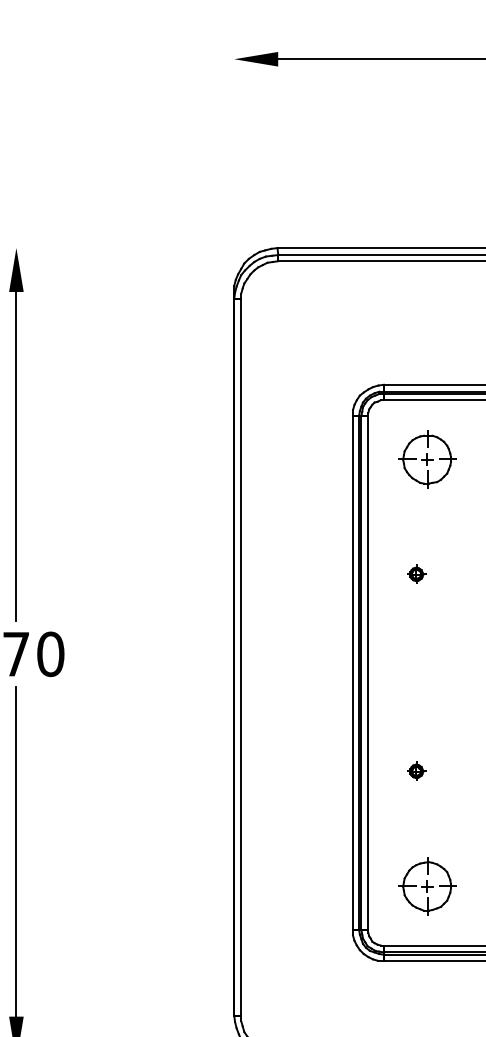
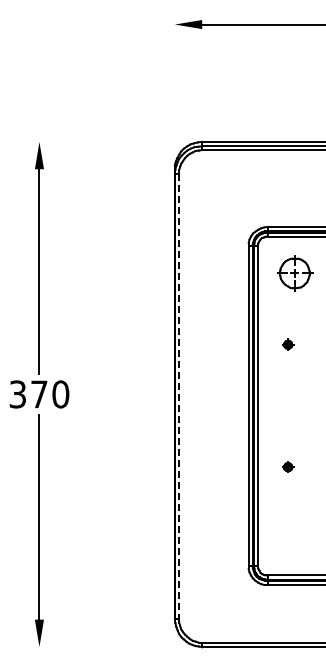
line: (241, 657) -> (179, 396), solid -> dashed
part: (428, 886) -> (295, 538), removed

